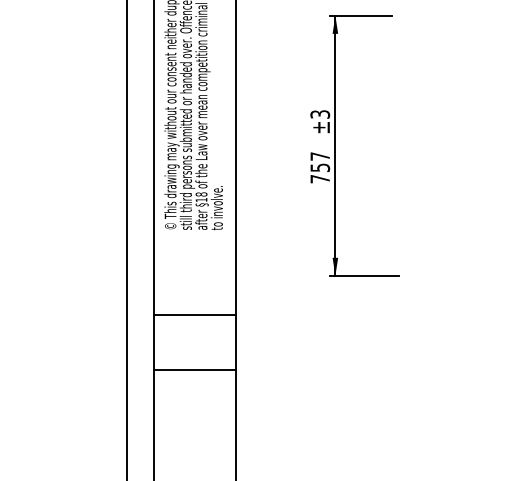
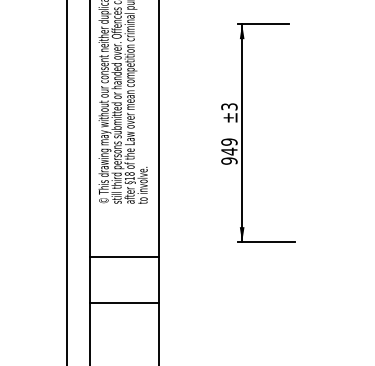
text: (320, 167) -> (229, 151), 757 -> 949
line: (195, 314) -> (124, 257), moved
line: (195, 370) -> (124, 303), moved

